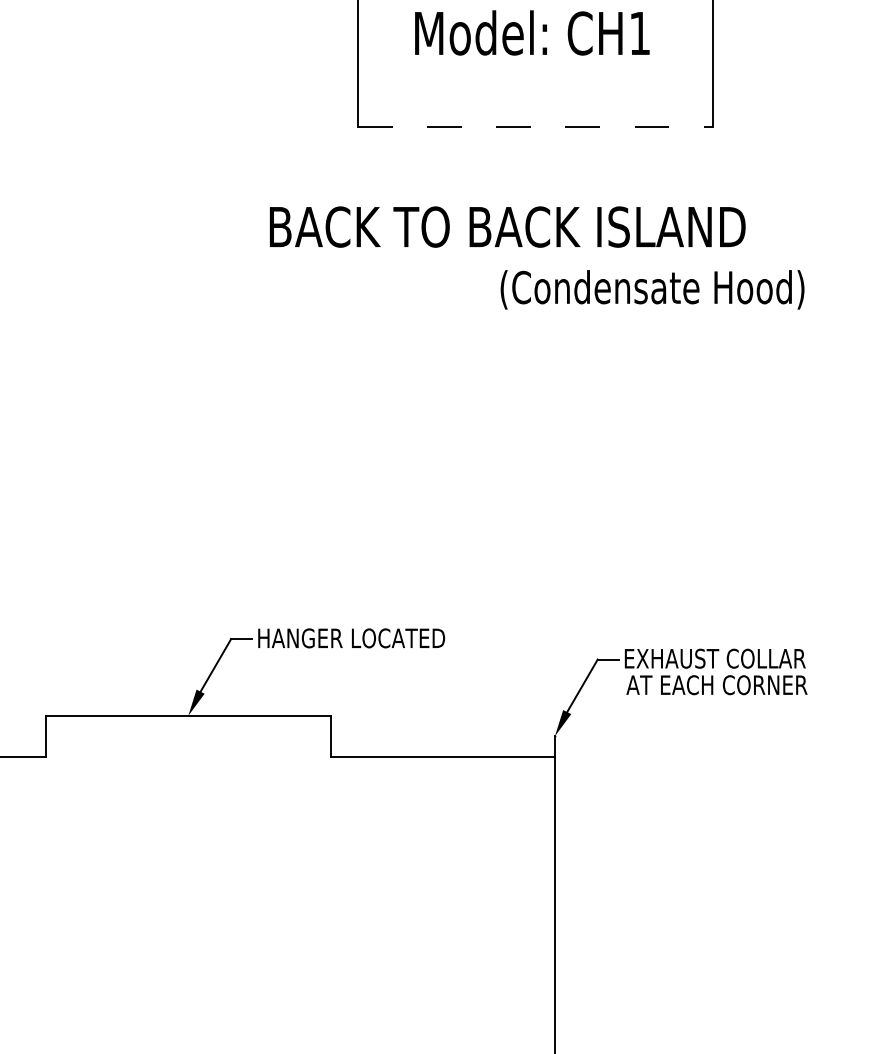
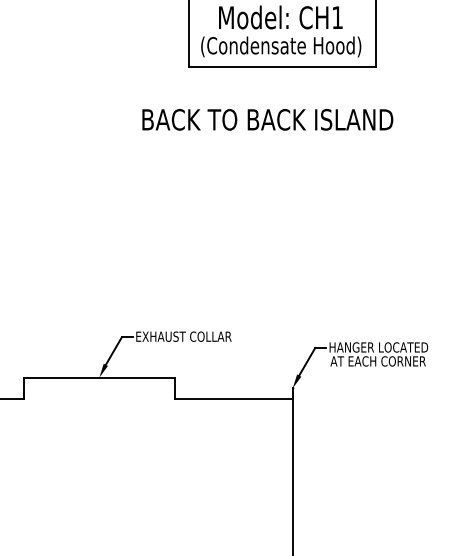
line: (535, 127) -> (282, 67), dashed -> solid
text: (653, 289) -> (281, 46), moved
text: (351, 637) -> (185, 336), HANGER LOCATED -> EXHAUST COLLAR
text: (719, 658) -> (379, 347), EXHAUST COLLAR -> HANGER LOCATED

